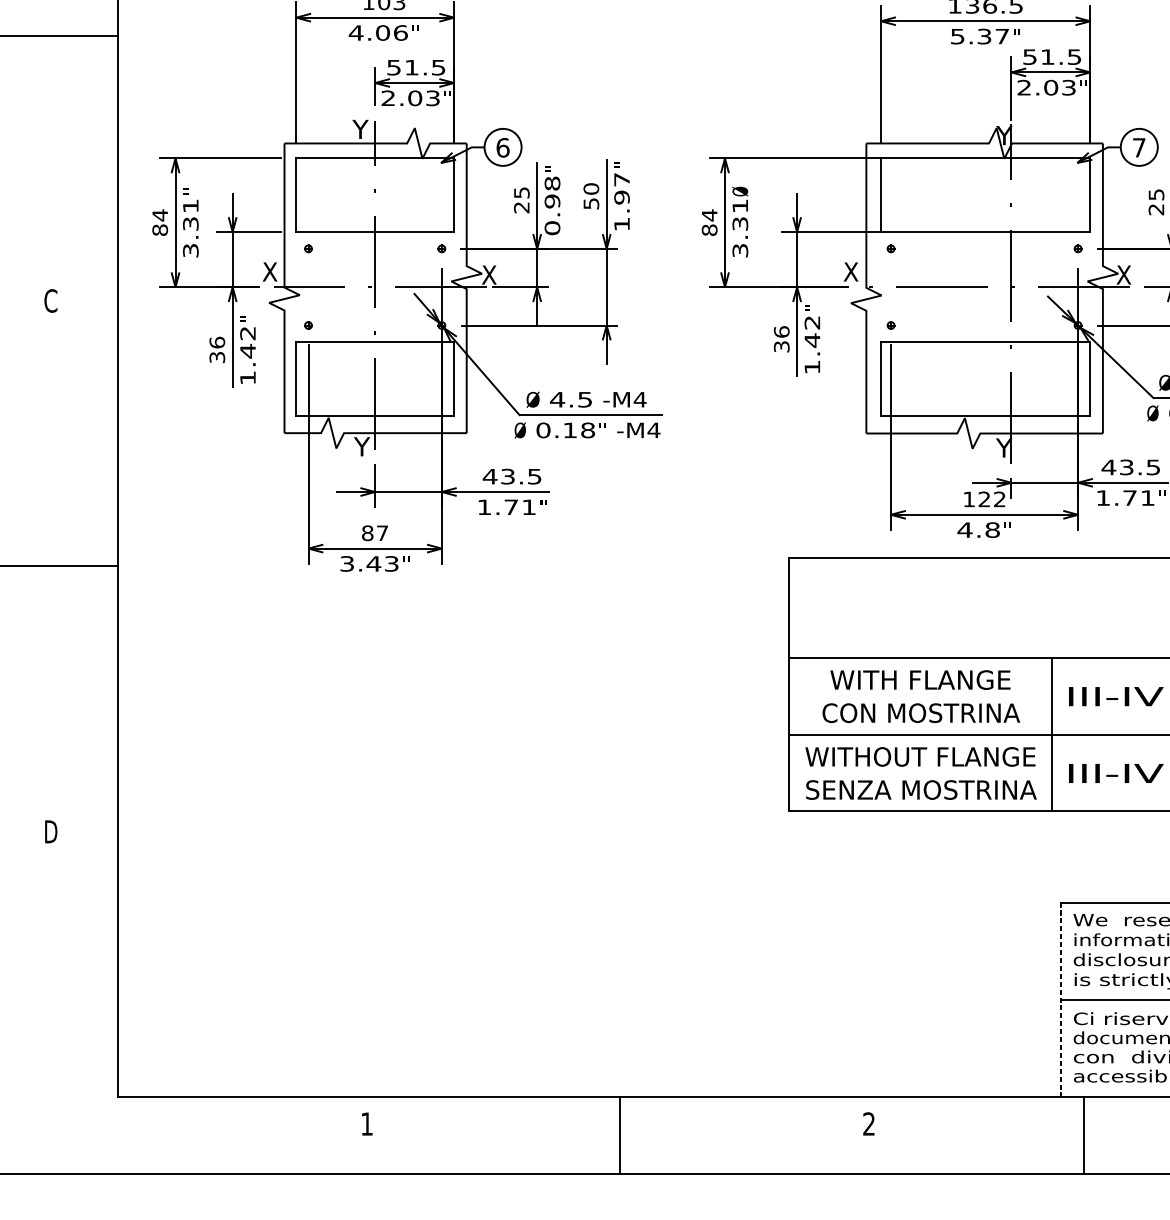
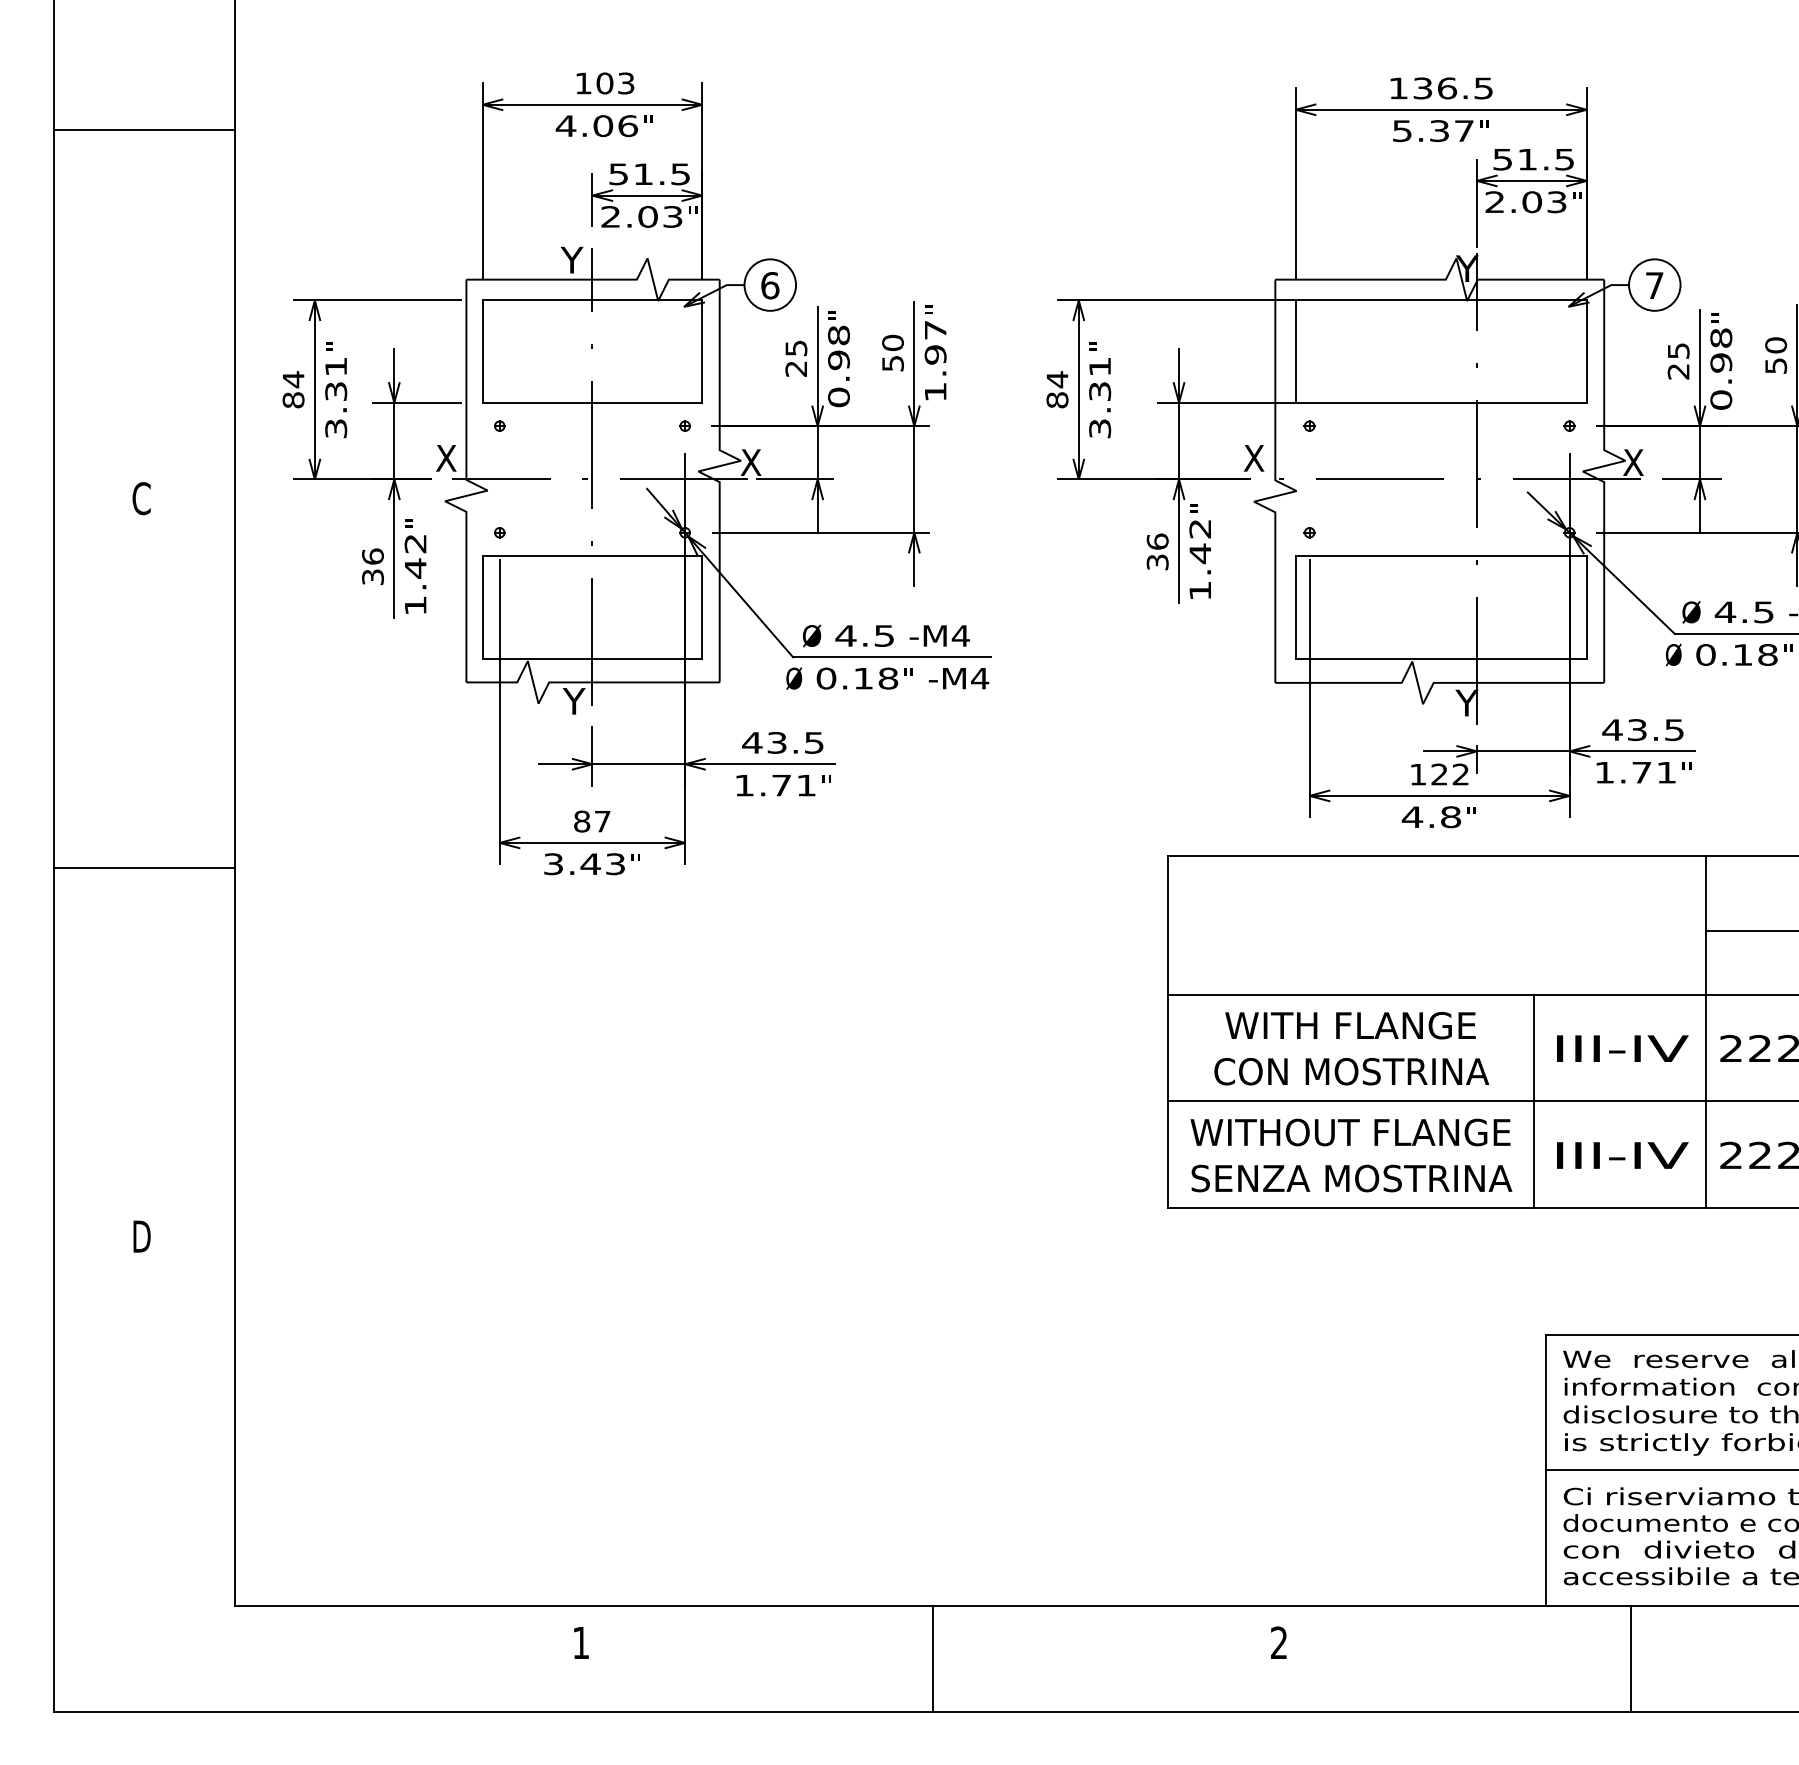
text: (739, 191) -> (1099, 346), Ø -> "
line: (1060, 1000) -> (1545, 1470), dashed -> solid
line: (1083, 1135) -> (1631, 1658), moved

